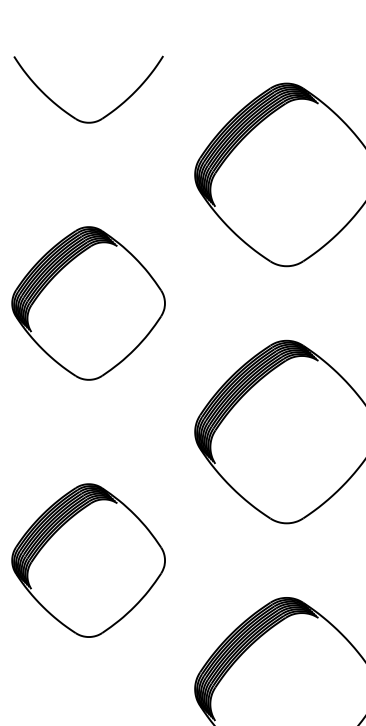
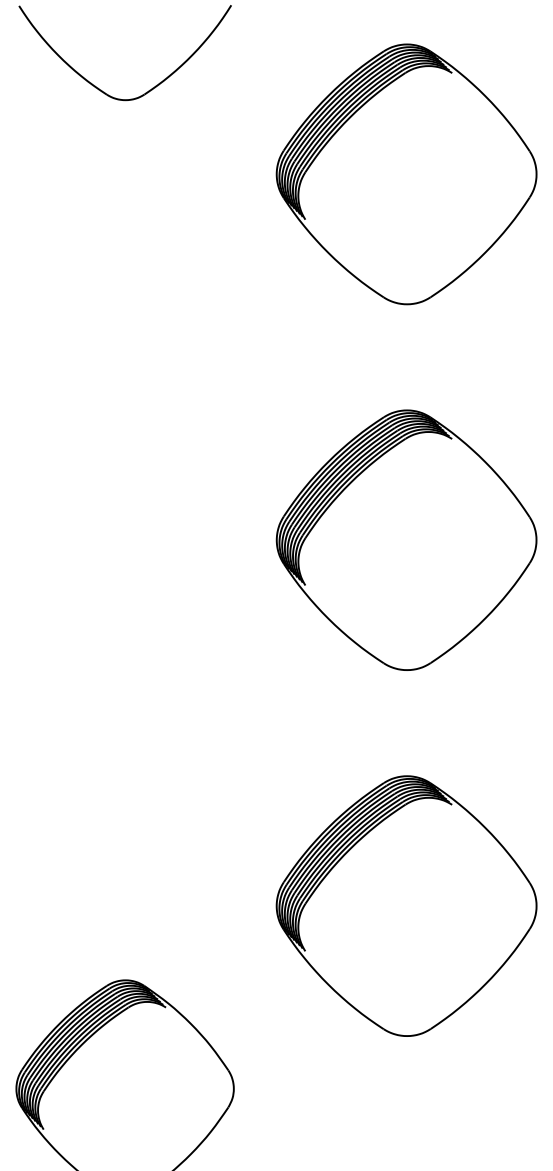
part: (88, 302) -> (124, 356), removed
part: (88, 560) -> (124, 722), removed

